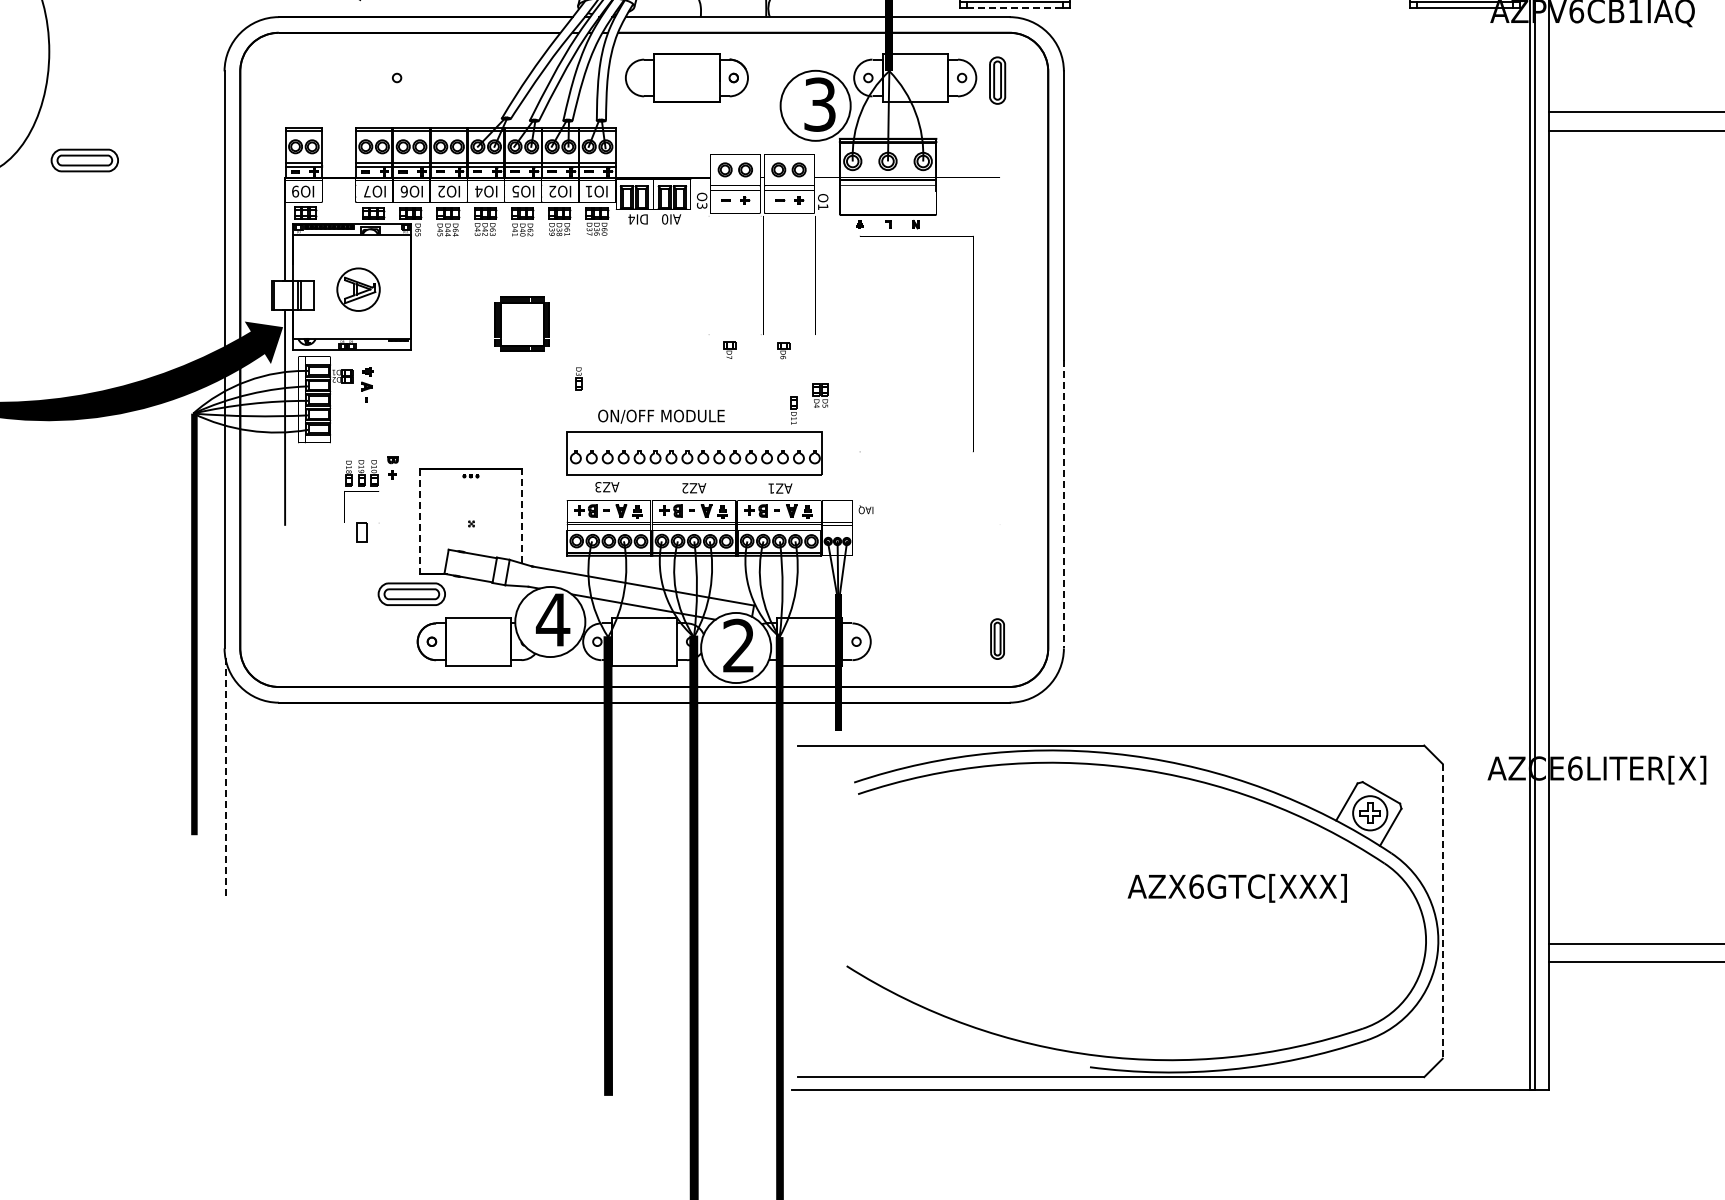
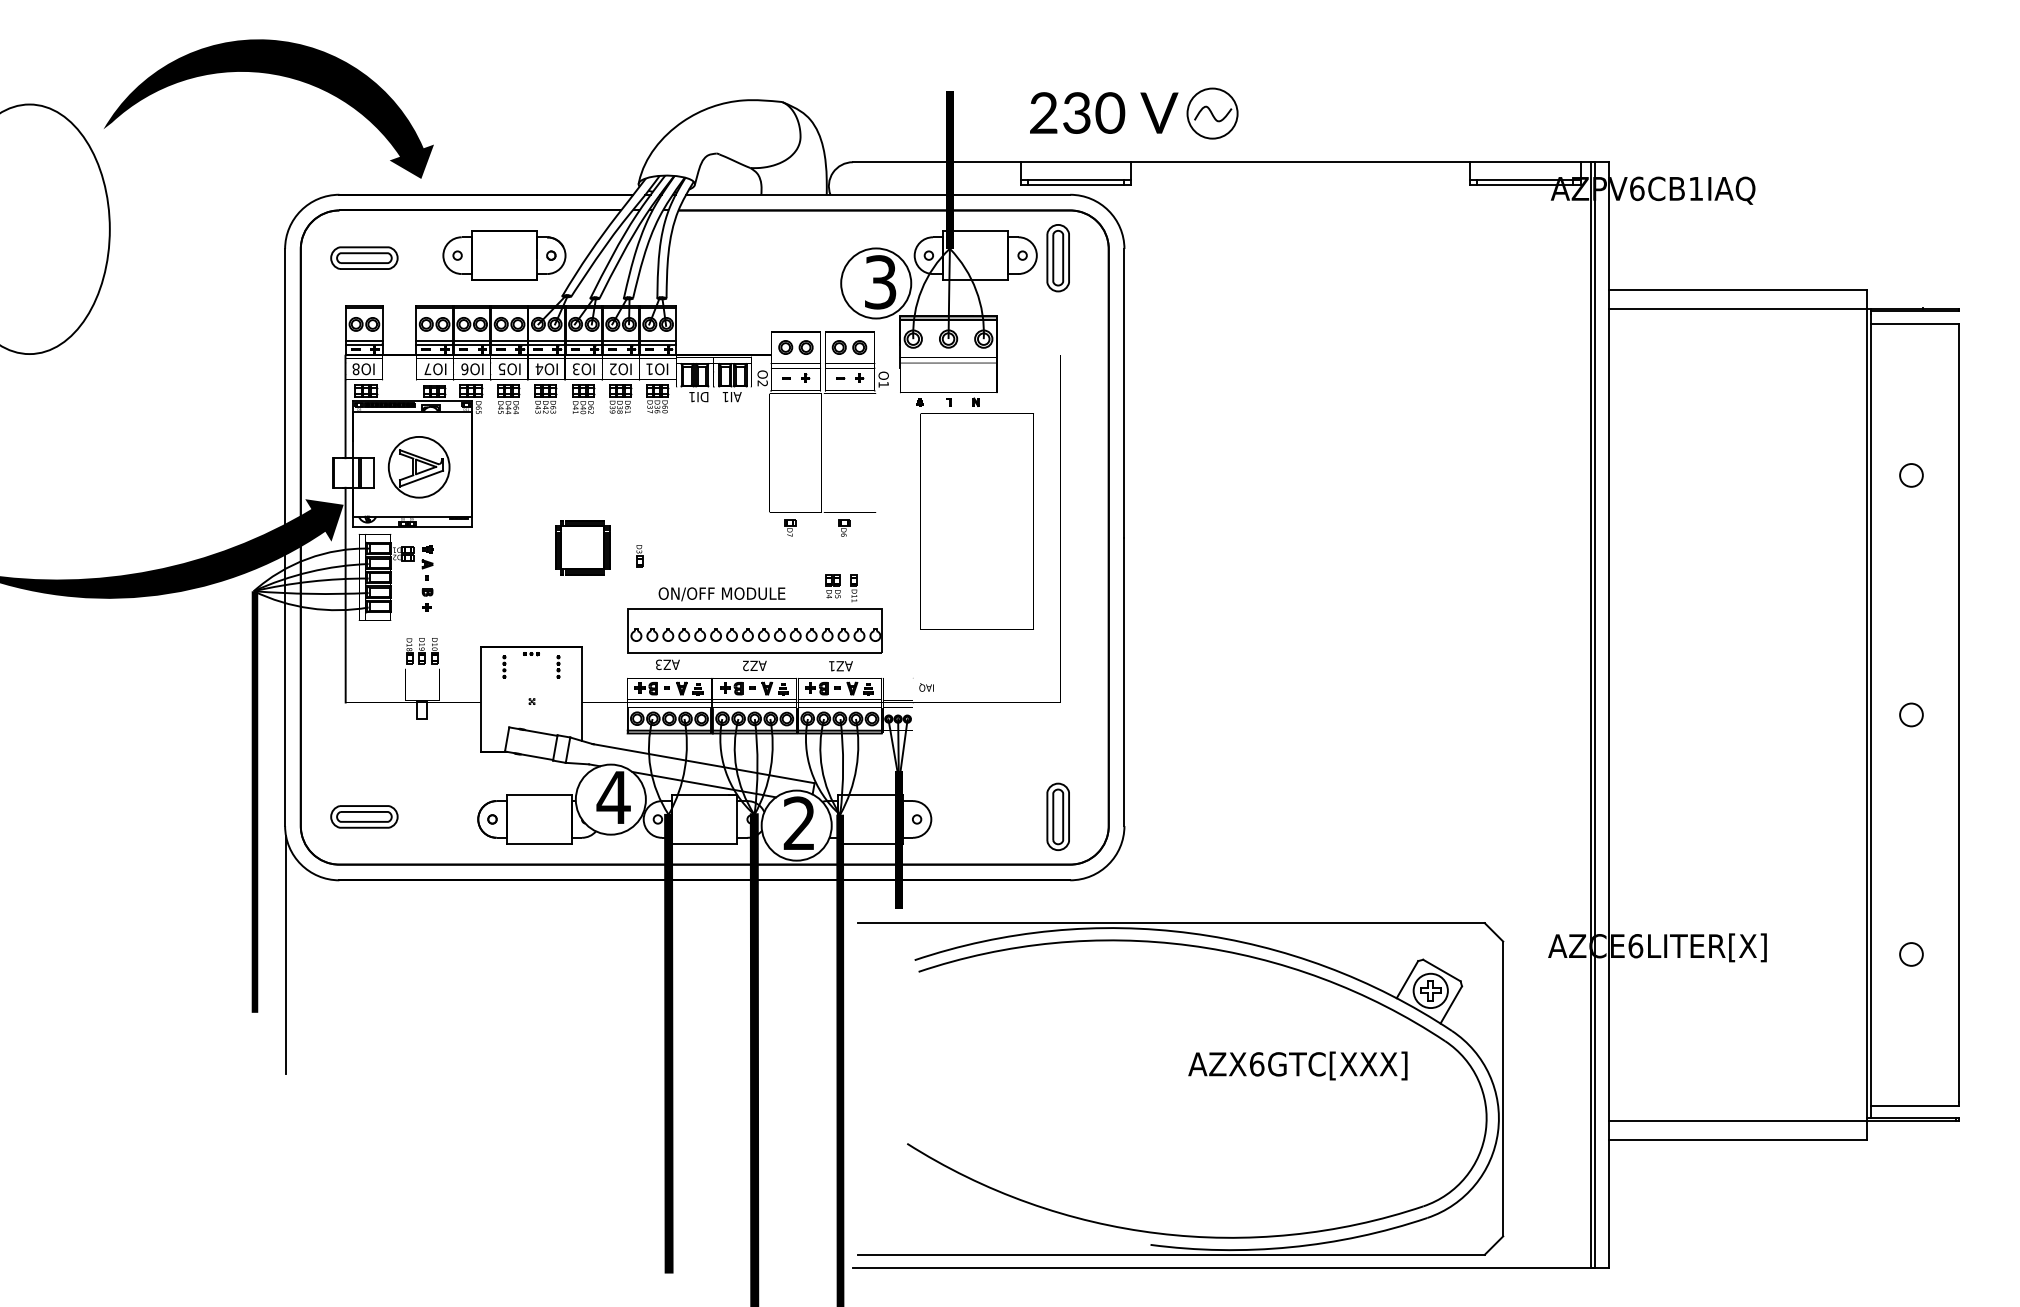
line: (1014, 7) -> (1075, 185), dashed -> solid
part: (686, 77) -> (504, 255), moved
part: (996, 80) -> (1057, 258), size x1.43
part: (84, 159) -> (364, 257), moved
text: (294, 190) -> (355, 368), IO9 -> IO8
text: (440, 191) -> (501, 369), IO2 -> IO5
text: (515, 191) -> (576, 369), IO5 -> IO3
text: (701, 205) -> (762, 383), O3 -> O2
text: (664, 218) -> (725, 396), AI0 -> AI1
text: (631, 219) -> (692, 397), DI4 -> DI1
part: (357, 289) -> (418, 467), size x1.43
part: (521, 323) -> (582, 547), moved
part: (819, 395) -> (832, 586), moved
part: (392, 466) -> (427, 599), moved
line: (443, 487) -> (504, 665), added
line: (497, 487) -> (558, 665), added
line: (1063, 504) -> (1124, 682), dashed -> solid
line: (521, 515) -> (582, 693), dashed -> solid
line: (419, 521) -> (480, 699), dashed -> solid
part: (411, 593) -> (364, 816), moved
part: (996, 638) -> (1057, 816), size x1.67
line: (225, 777) -> (286, 955), dashed -> solid
line: (1442, 911) -> (1503, 1089), dashed -> solid

